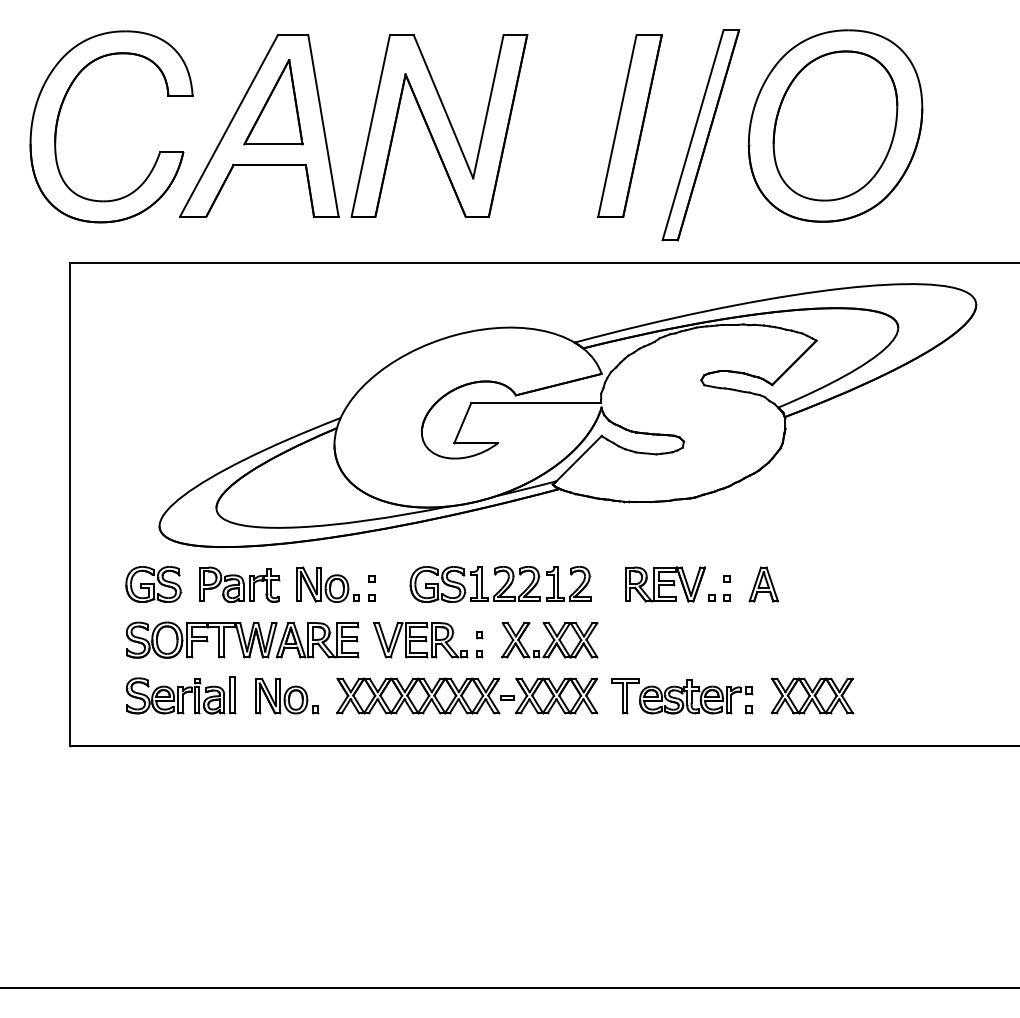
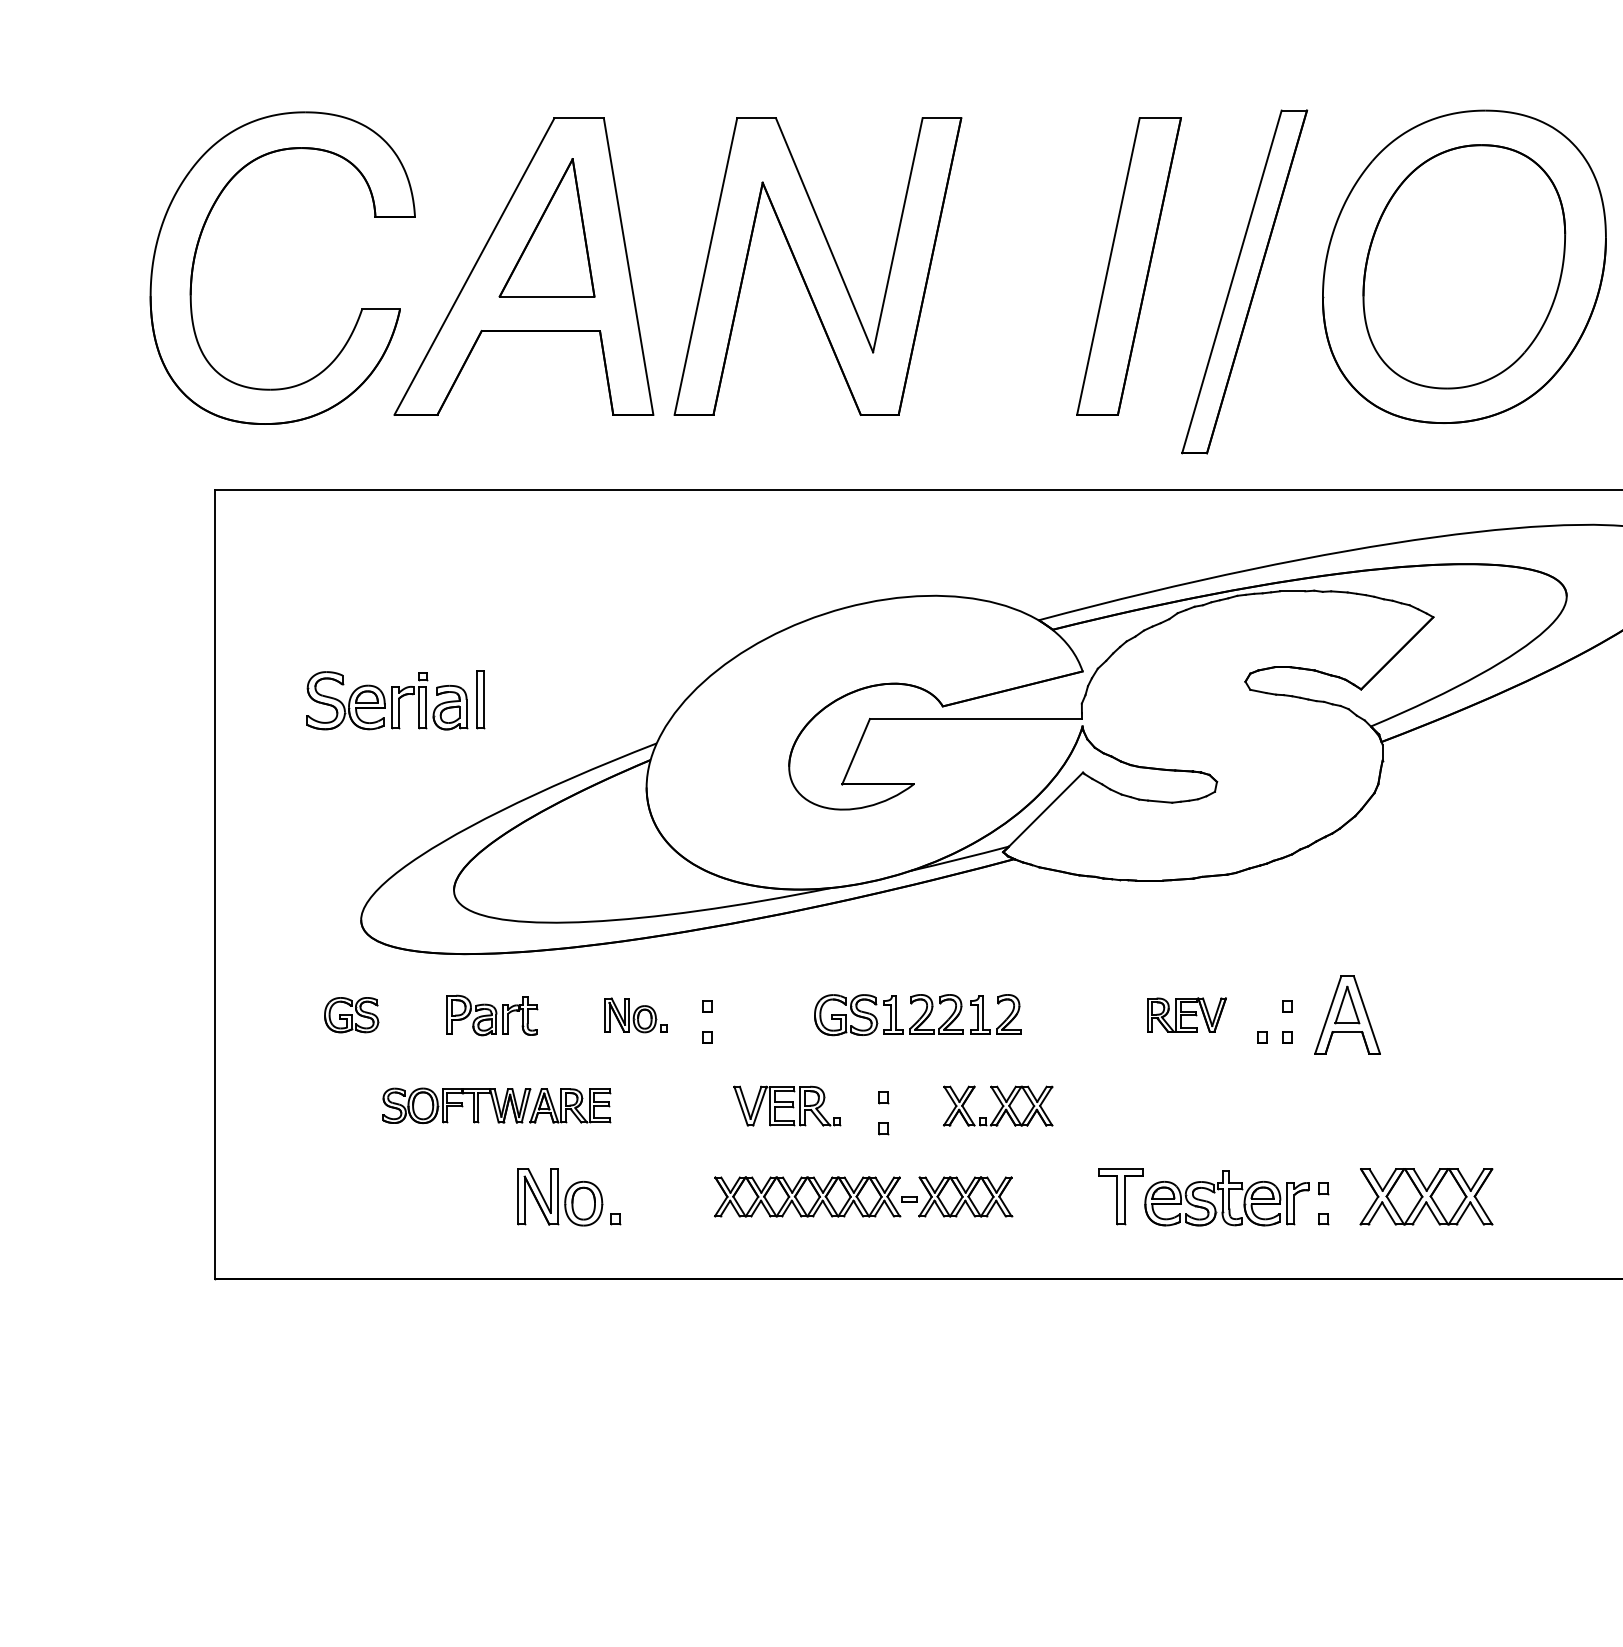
part: (153, 584) -> (351, 1015), size x0.6
part: (239, 584) -> (491, 1015), size x0.7
part: (327, 584) -> (635, 1015), size x0.6
part: (500, 584) -> (917, 1015), size x0.7
part: (665, 584) -> (1186, 1015), size x0.6
part: (763, 584) -> (1346, 1015), size x1.4
part: (242, 639) -> (496, 1104), size x0.6
part: (420, 640) -> (787, 1106), size x0.7
part: (549, 640) -> (997, 1106), size x0.7
part: (181, 695) -> (396, 700), moved
part: (467, 695) -> (863, 1196), size x0.7

